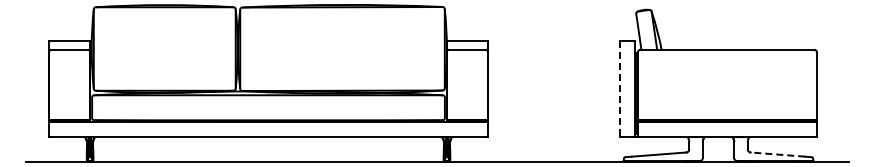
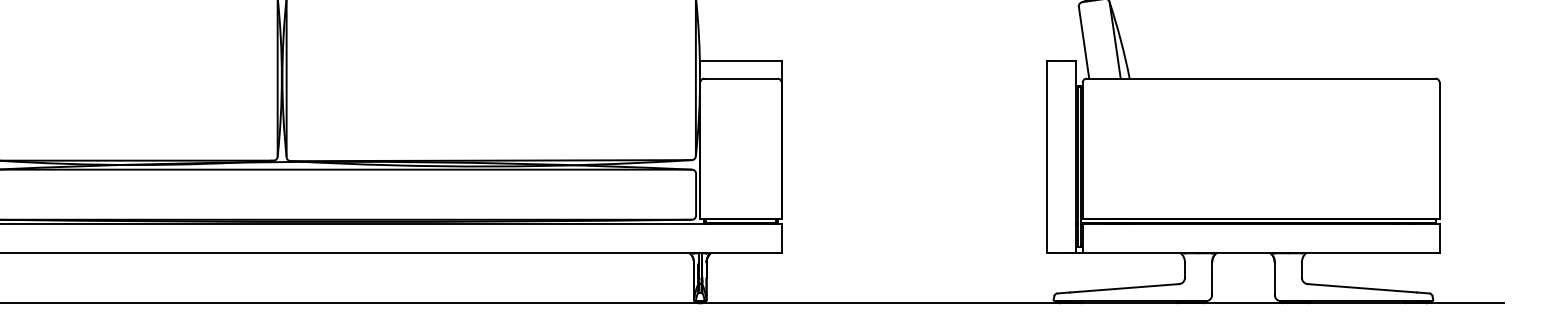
line: (620, 88) -> (1047, 156), dashed -> solid
line: (777, 154) -> (1361, 288), dashed -> solid

